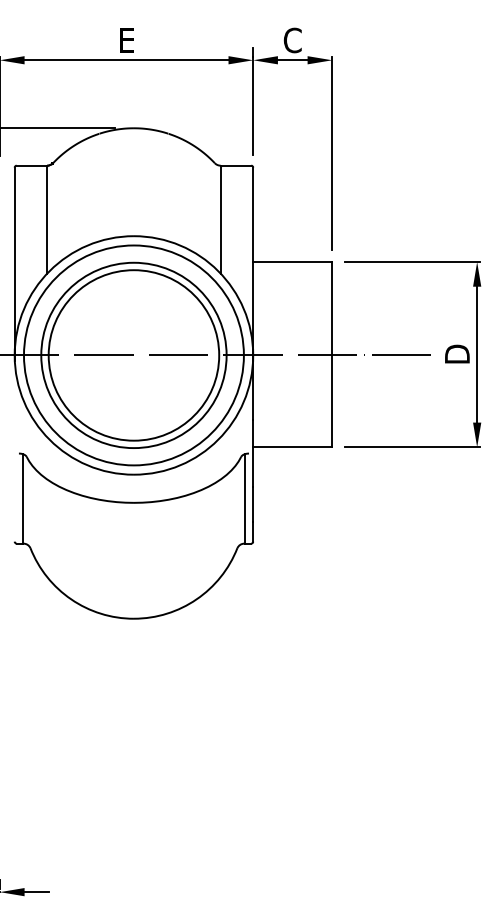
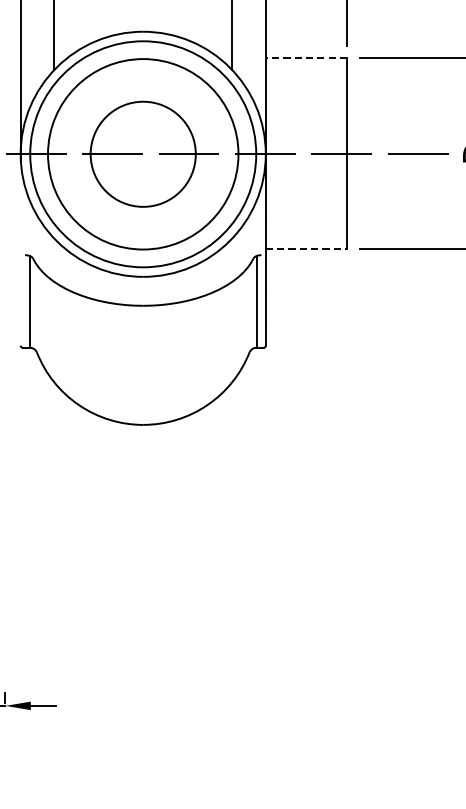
line: (292, 261) -> (306, 57), solid -> dashed
circle: (133, 355) -> (142, 154), size x0.6
line: (292, 447) -> (306, 248), solid -> dashed

